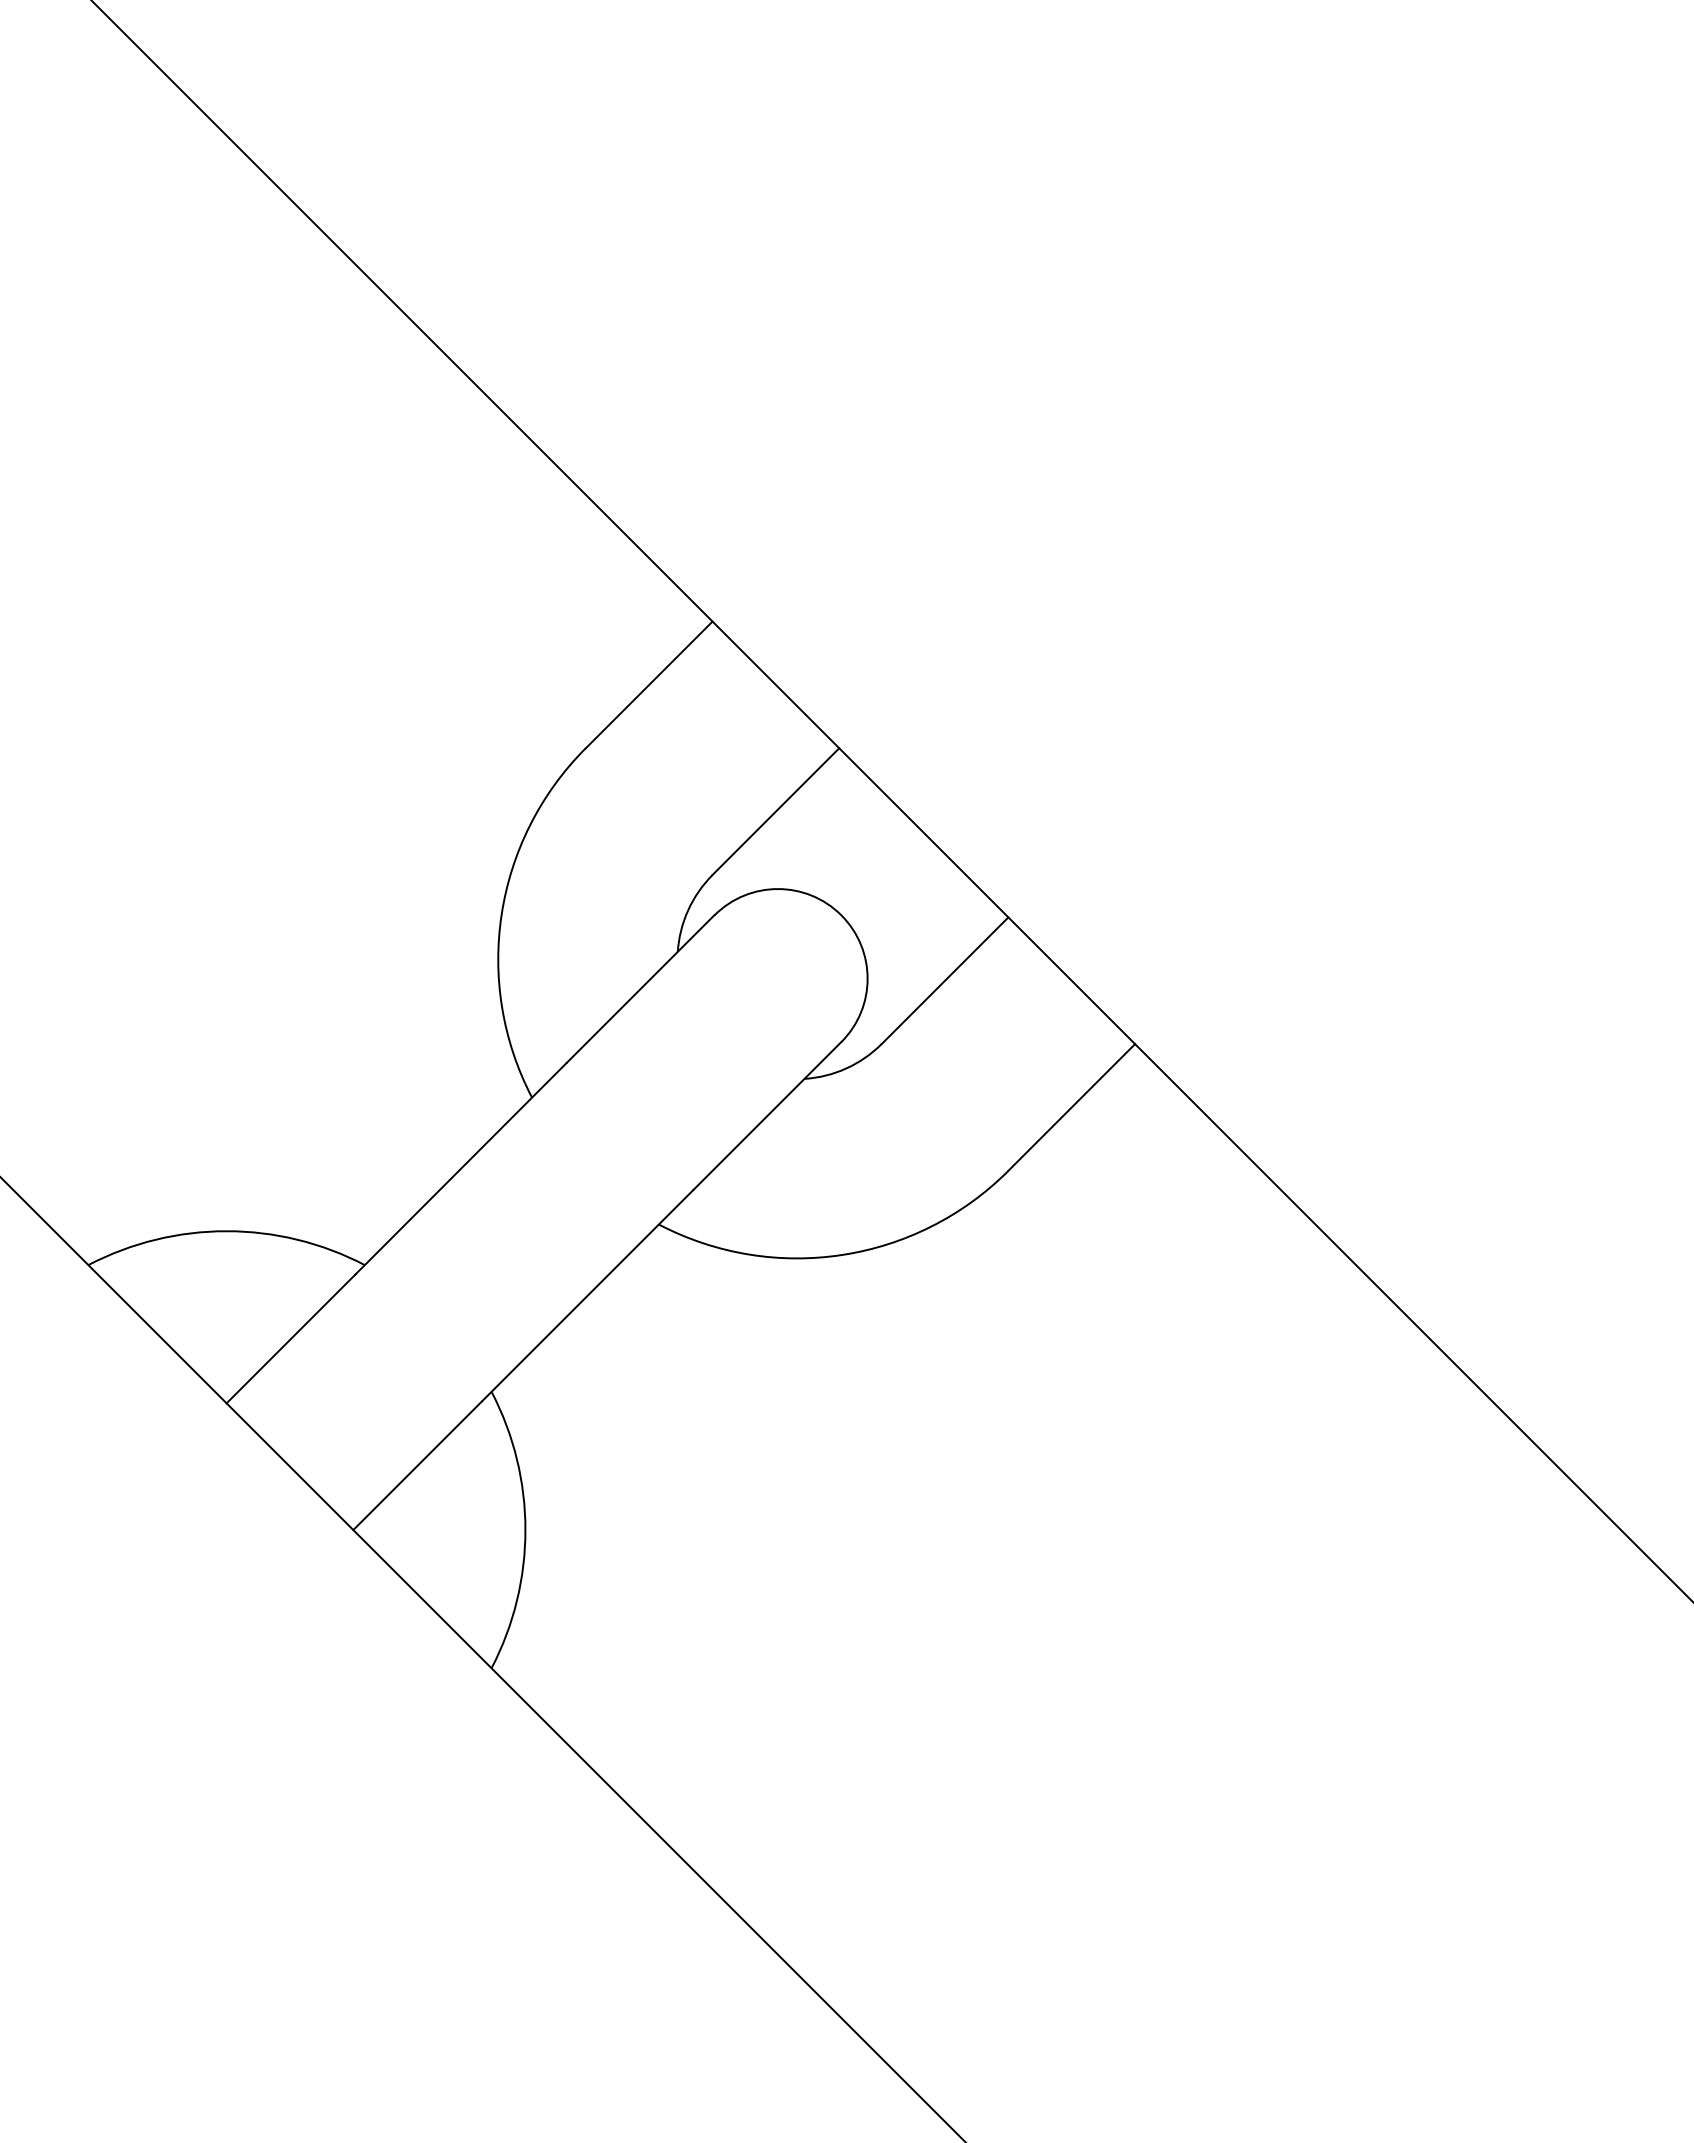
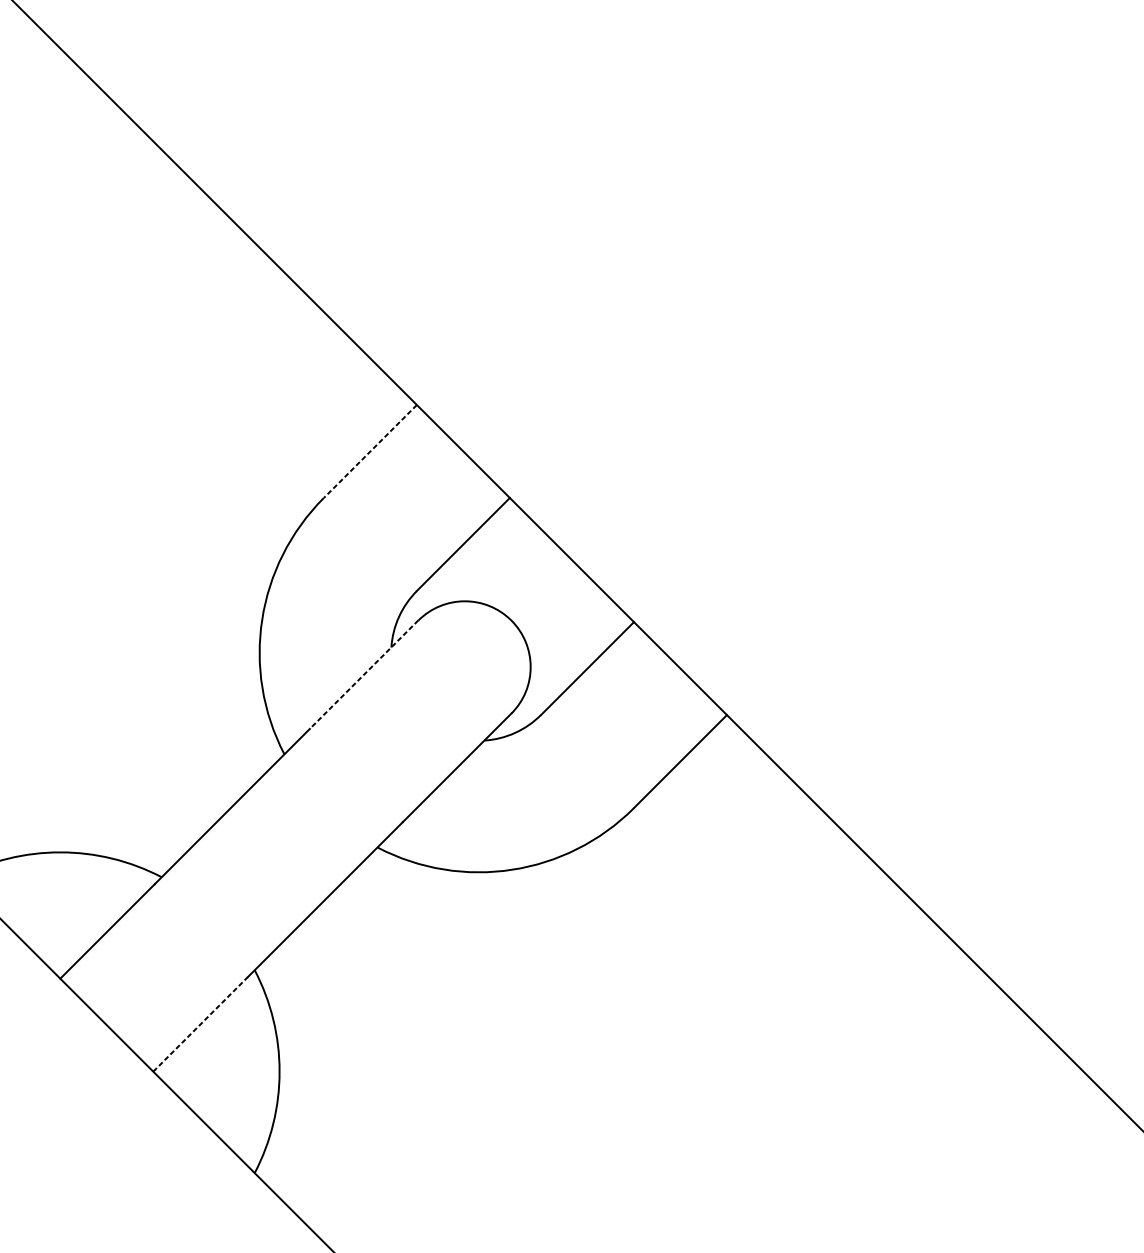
line: (649, 684) -> (370, 451), solid -> dashed
line: (640, 989) -> (364, 675), solid -> dashed
line: (418, 1465) -> (201, 1024), solid -> dashed

